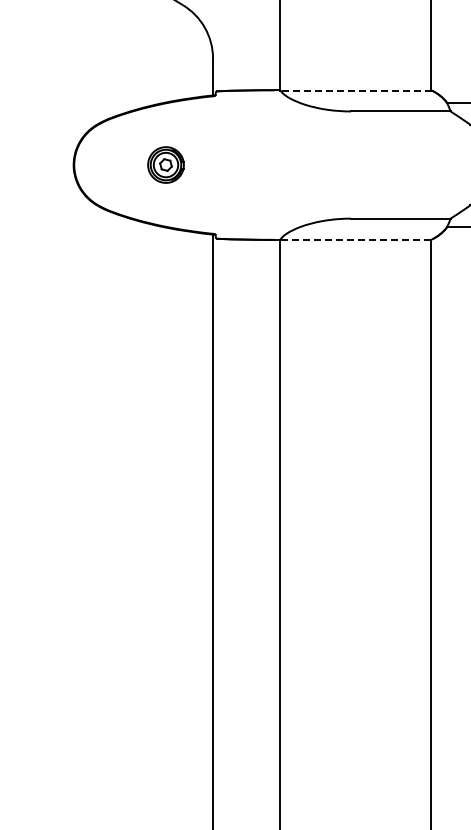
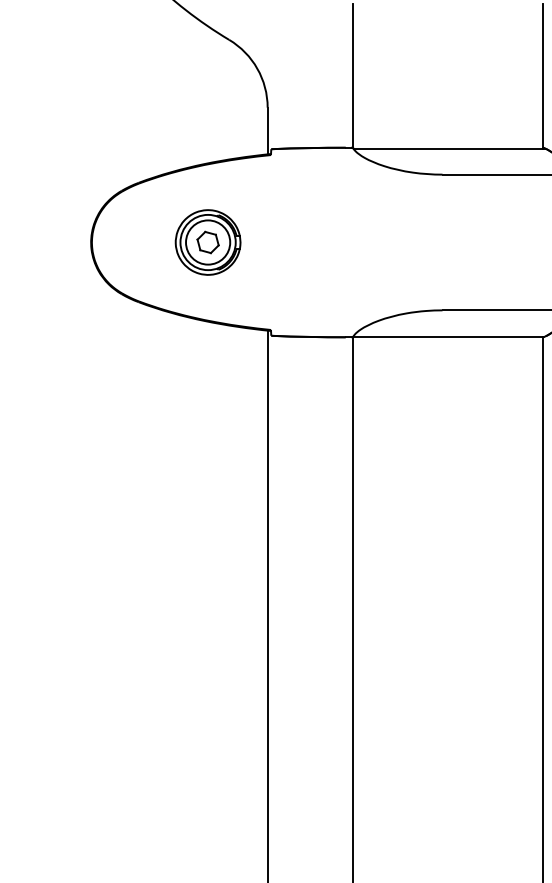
line: (356, 90) -> (449, 148), dashed -> solid
part: (165, 164) -> (207, 241), size x1.43
line: (356, 239) -> (449, 336), dashed -> solid

